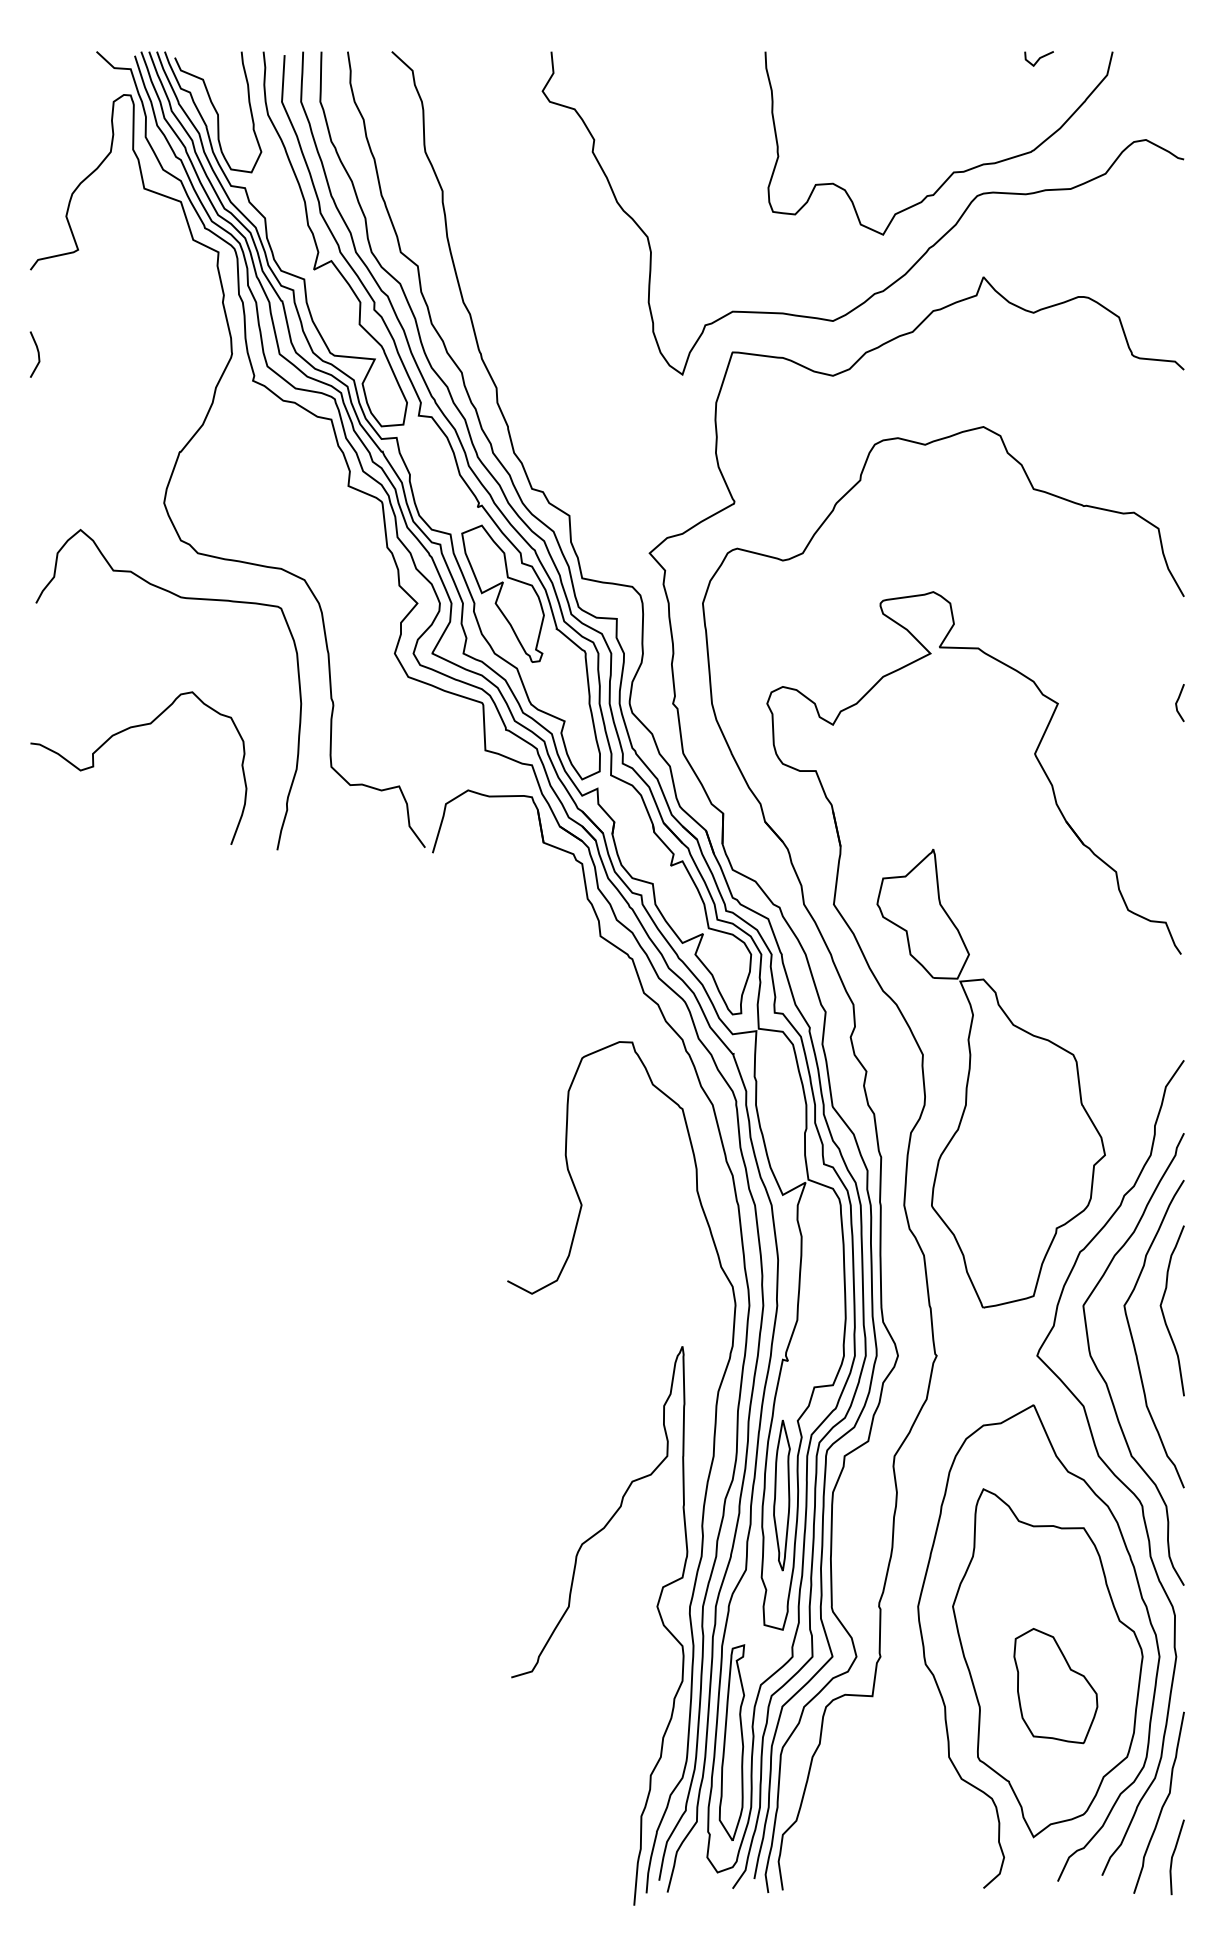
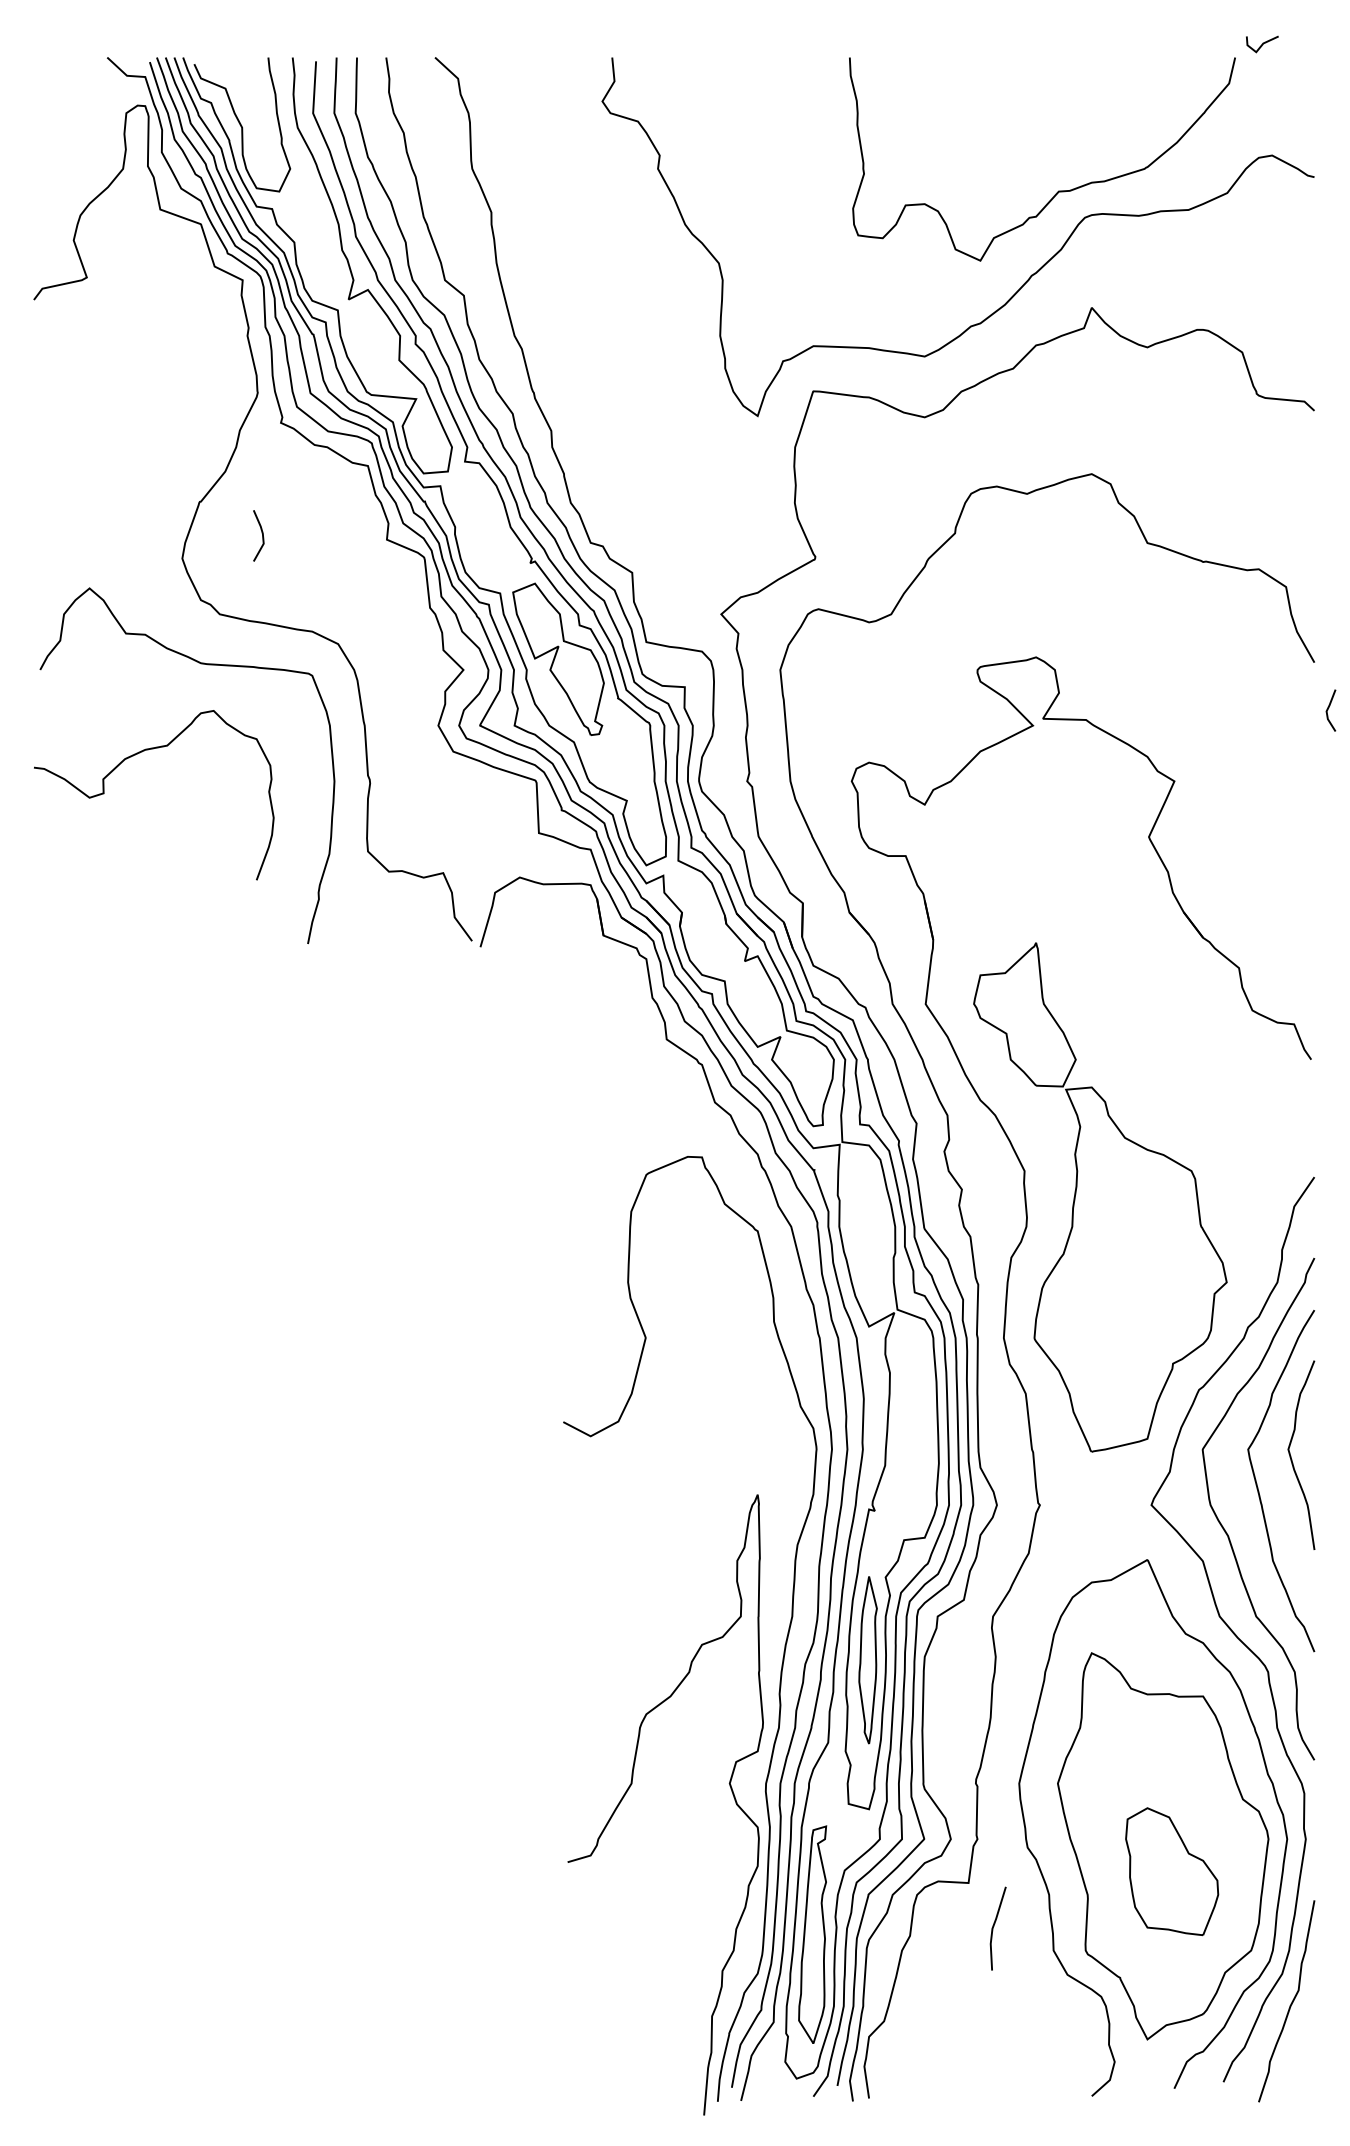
line: (1038, 58) -> (1261, 44), moved
line: (37, 353) -> (261, 534), moved
line: (1177, 703) -> (1328, 711), moved
curve: (120, 733) -> (133, 756), moved
line: (1173, 1856) -> (994, 1927), moved

